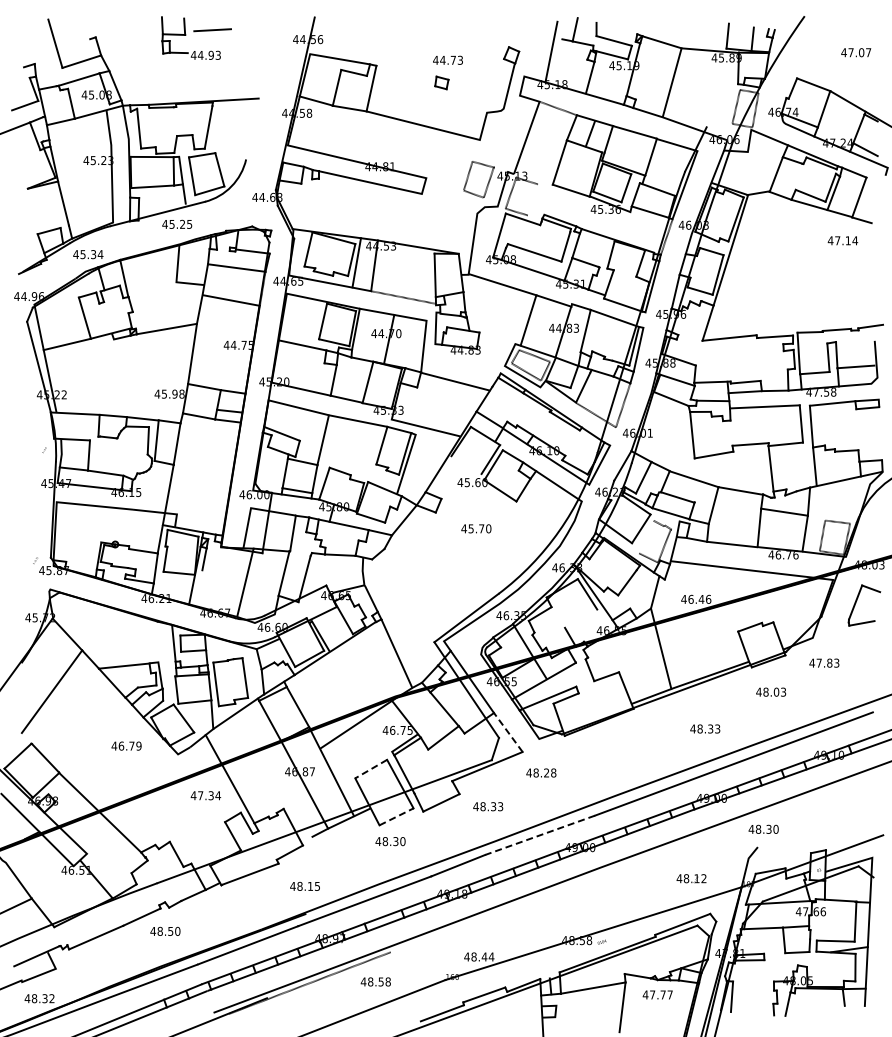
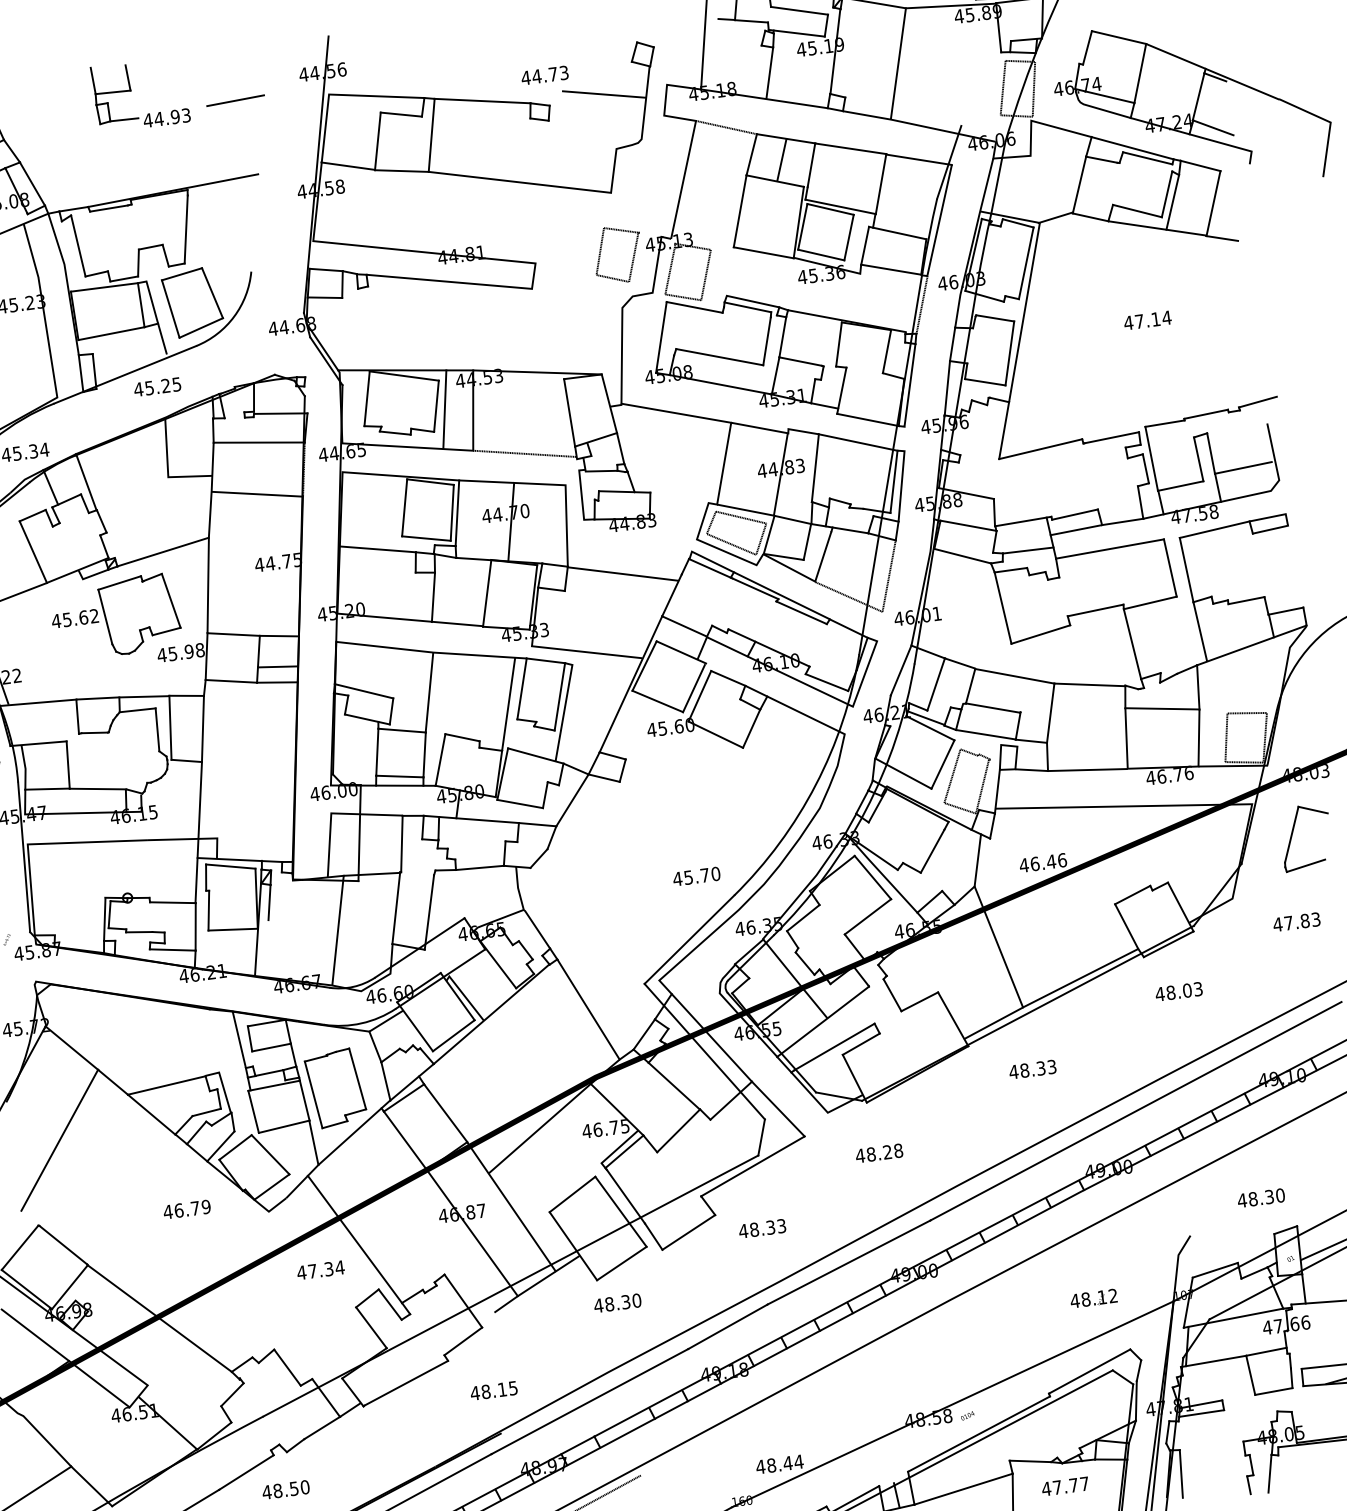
line: (212, 30) -> (235, 101), moved
line: (406, 70) -> (482, 99), added
line: (483, 76) -> (603, 93), added
line: (532, 199) -> (705, 274), added
text: (842, 240) -> (1146, 320), moved
part: (131, 366) -> (115, 617), added
line: (372, 454) -> (509, 704), added
line: (466, 464) -> (657, 700), added
text: (476, 528) -> (696, 875), moved
line: (645, 536) -> (951, 775), added
line: (581, 618) -> (868, 916), added
text: (824, 662) -> (1296, 921), moved
text: (705, 728) -> (1032, 1068), moved
line: (508, 732) -> (778, 1109), dashed -> solid
line: (370, 769) -> (571, 1195), dashed -> solid
text: (541, 772) -> (879, 1152), moved
line: (396, 816) -> (621, 1263), dashed -> solid
text: (763, 828) -> (1260, 1196), moved
line: (539, 835) -> (848, 1262), dashed -> solid

